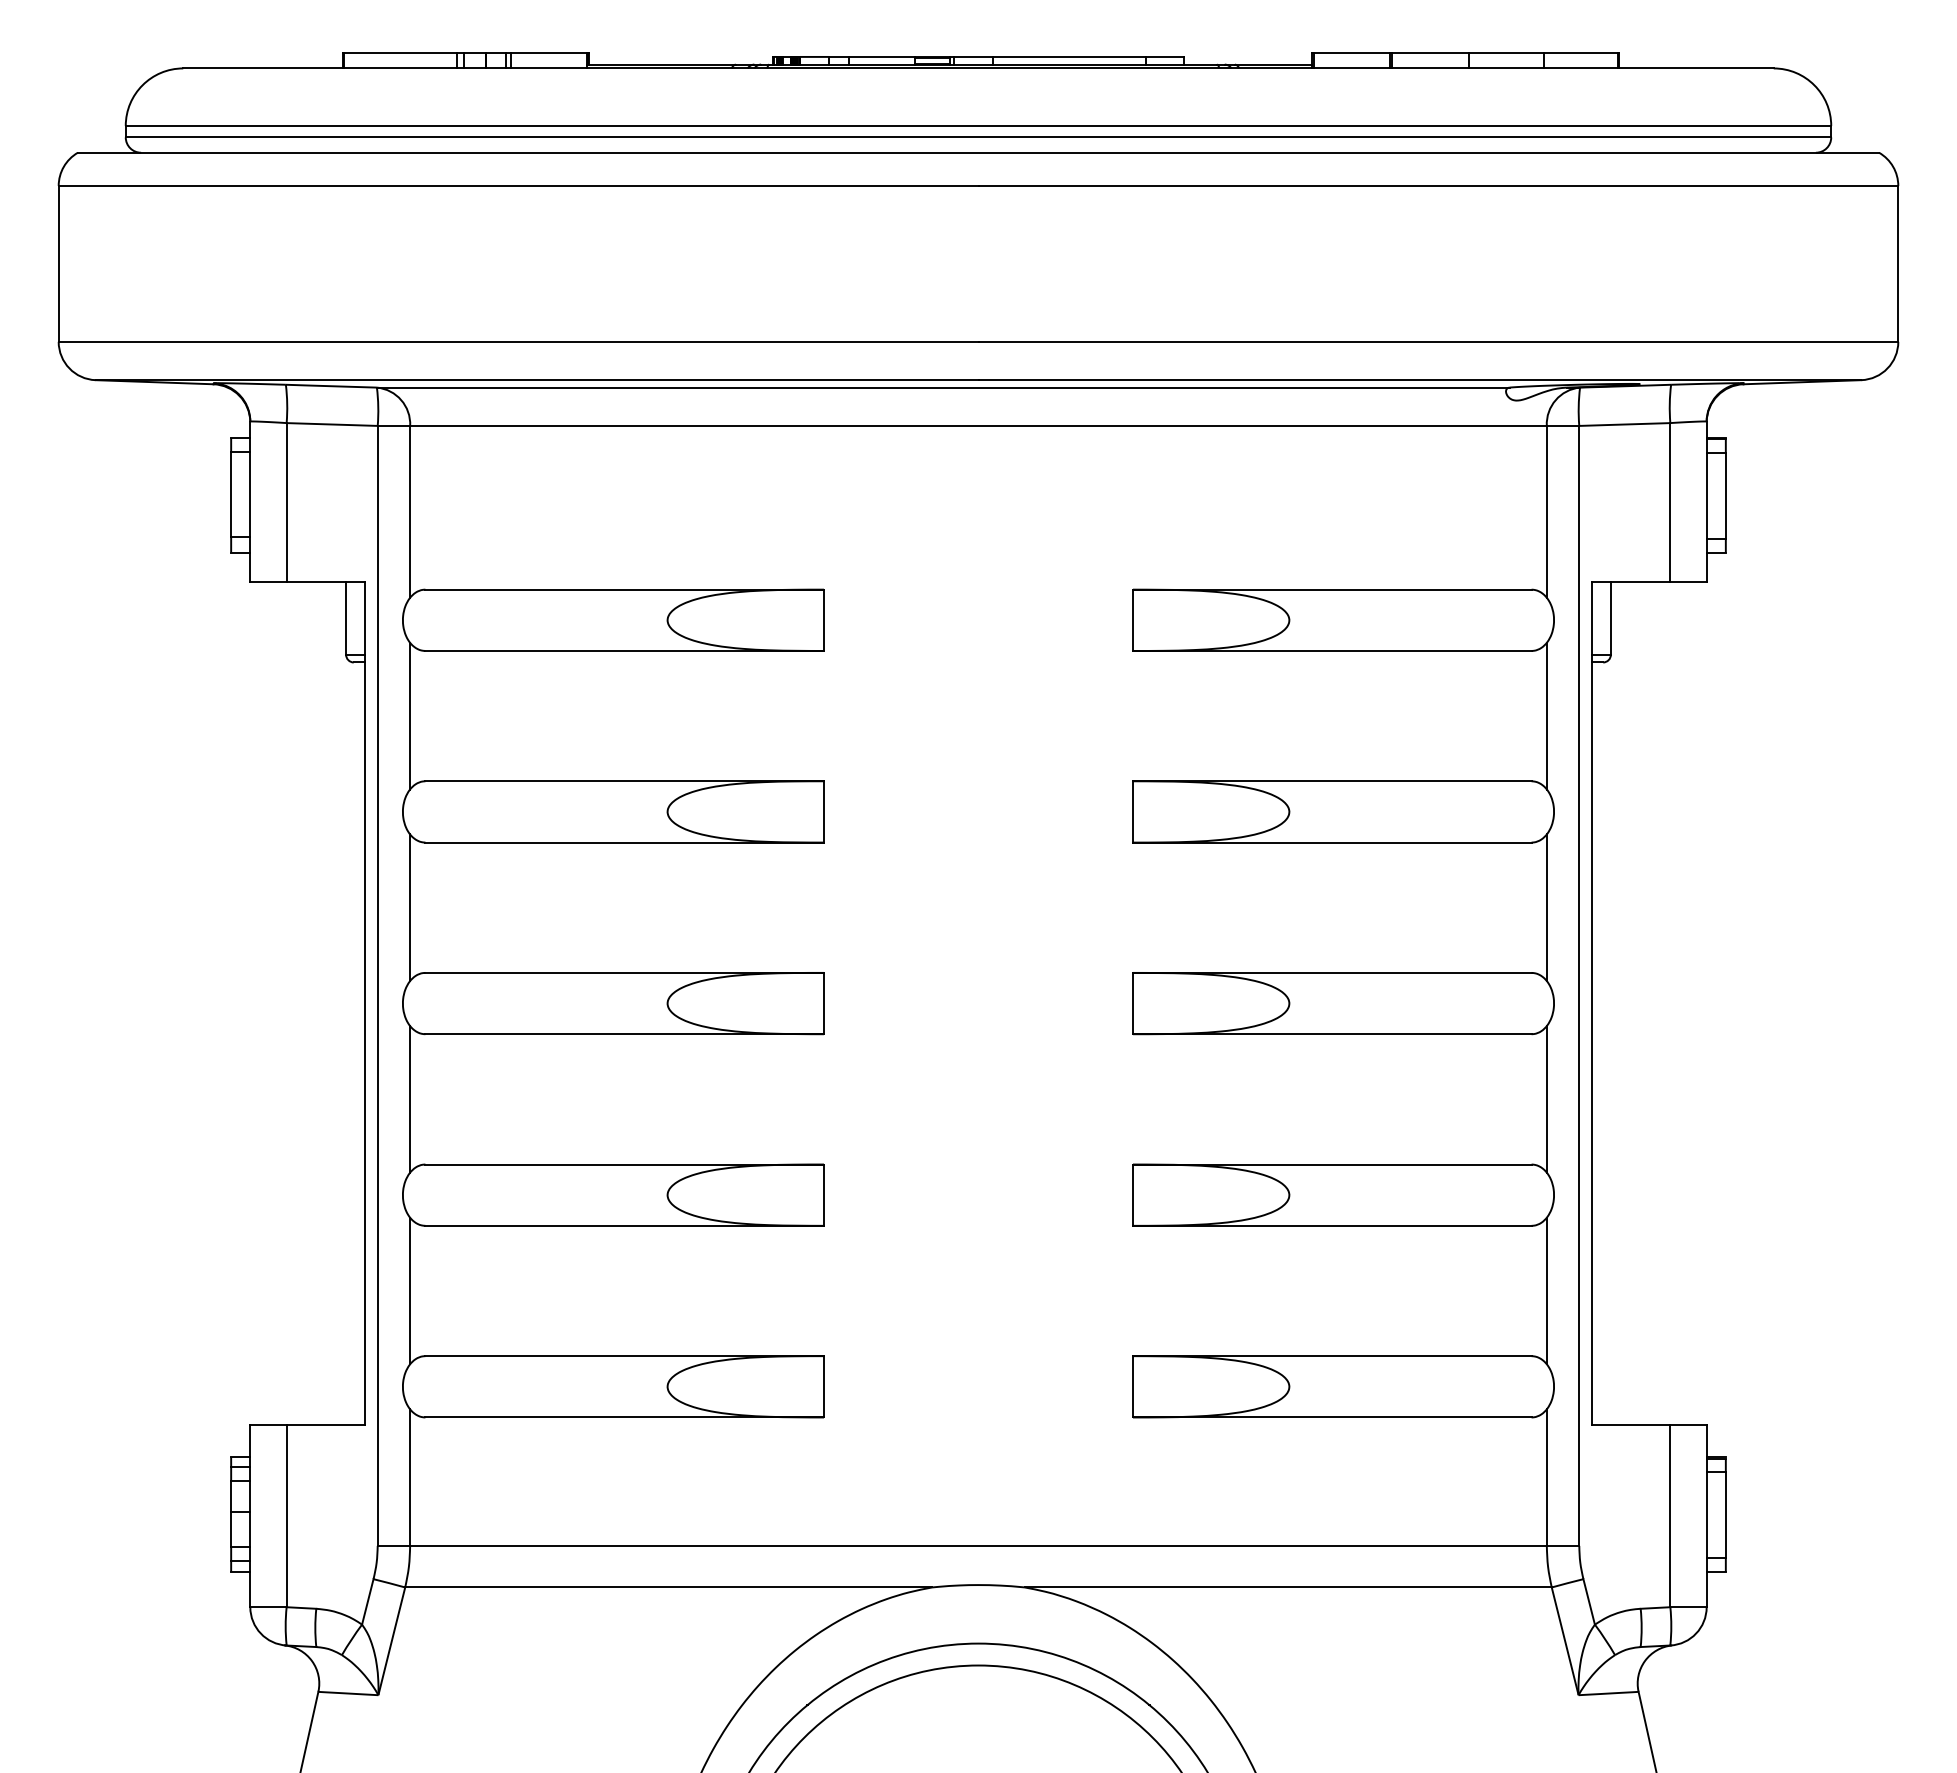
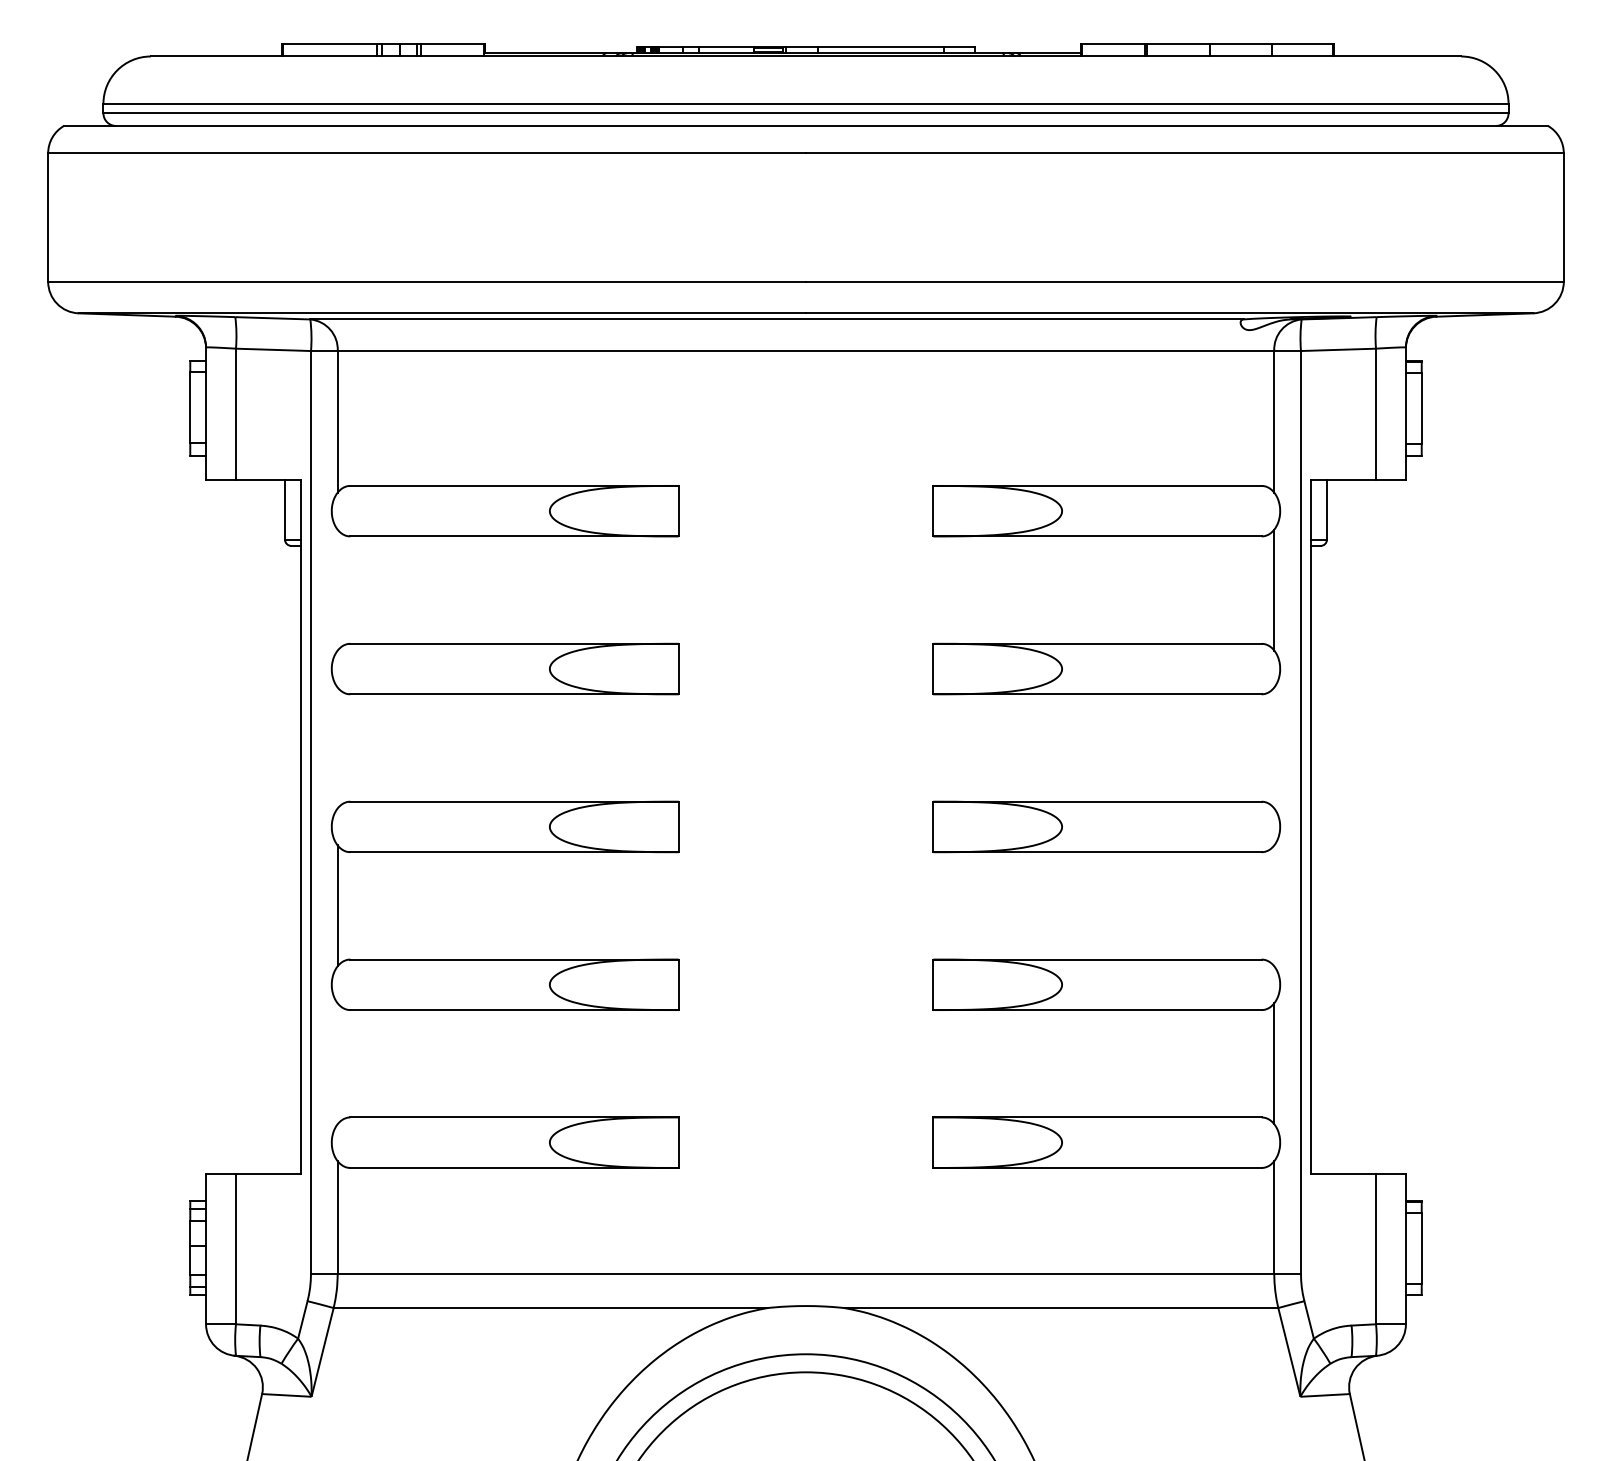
line: (410, 715) -> (338, 589), removed
line: (410, 907) -> (338, 747), removed
line: (1546, 907) -> (1273, 747), removed
line: (1546, 1098) -> (1273, 905), removed
line: (410, 1290) -> (338, 1063), removed

